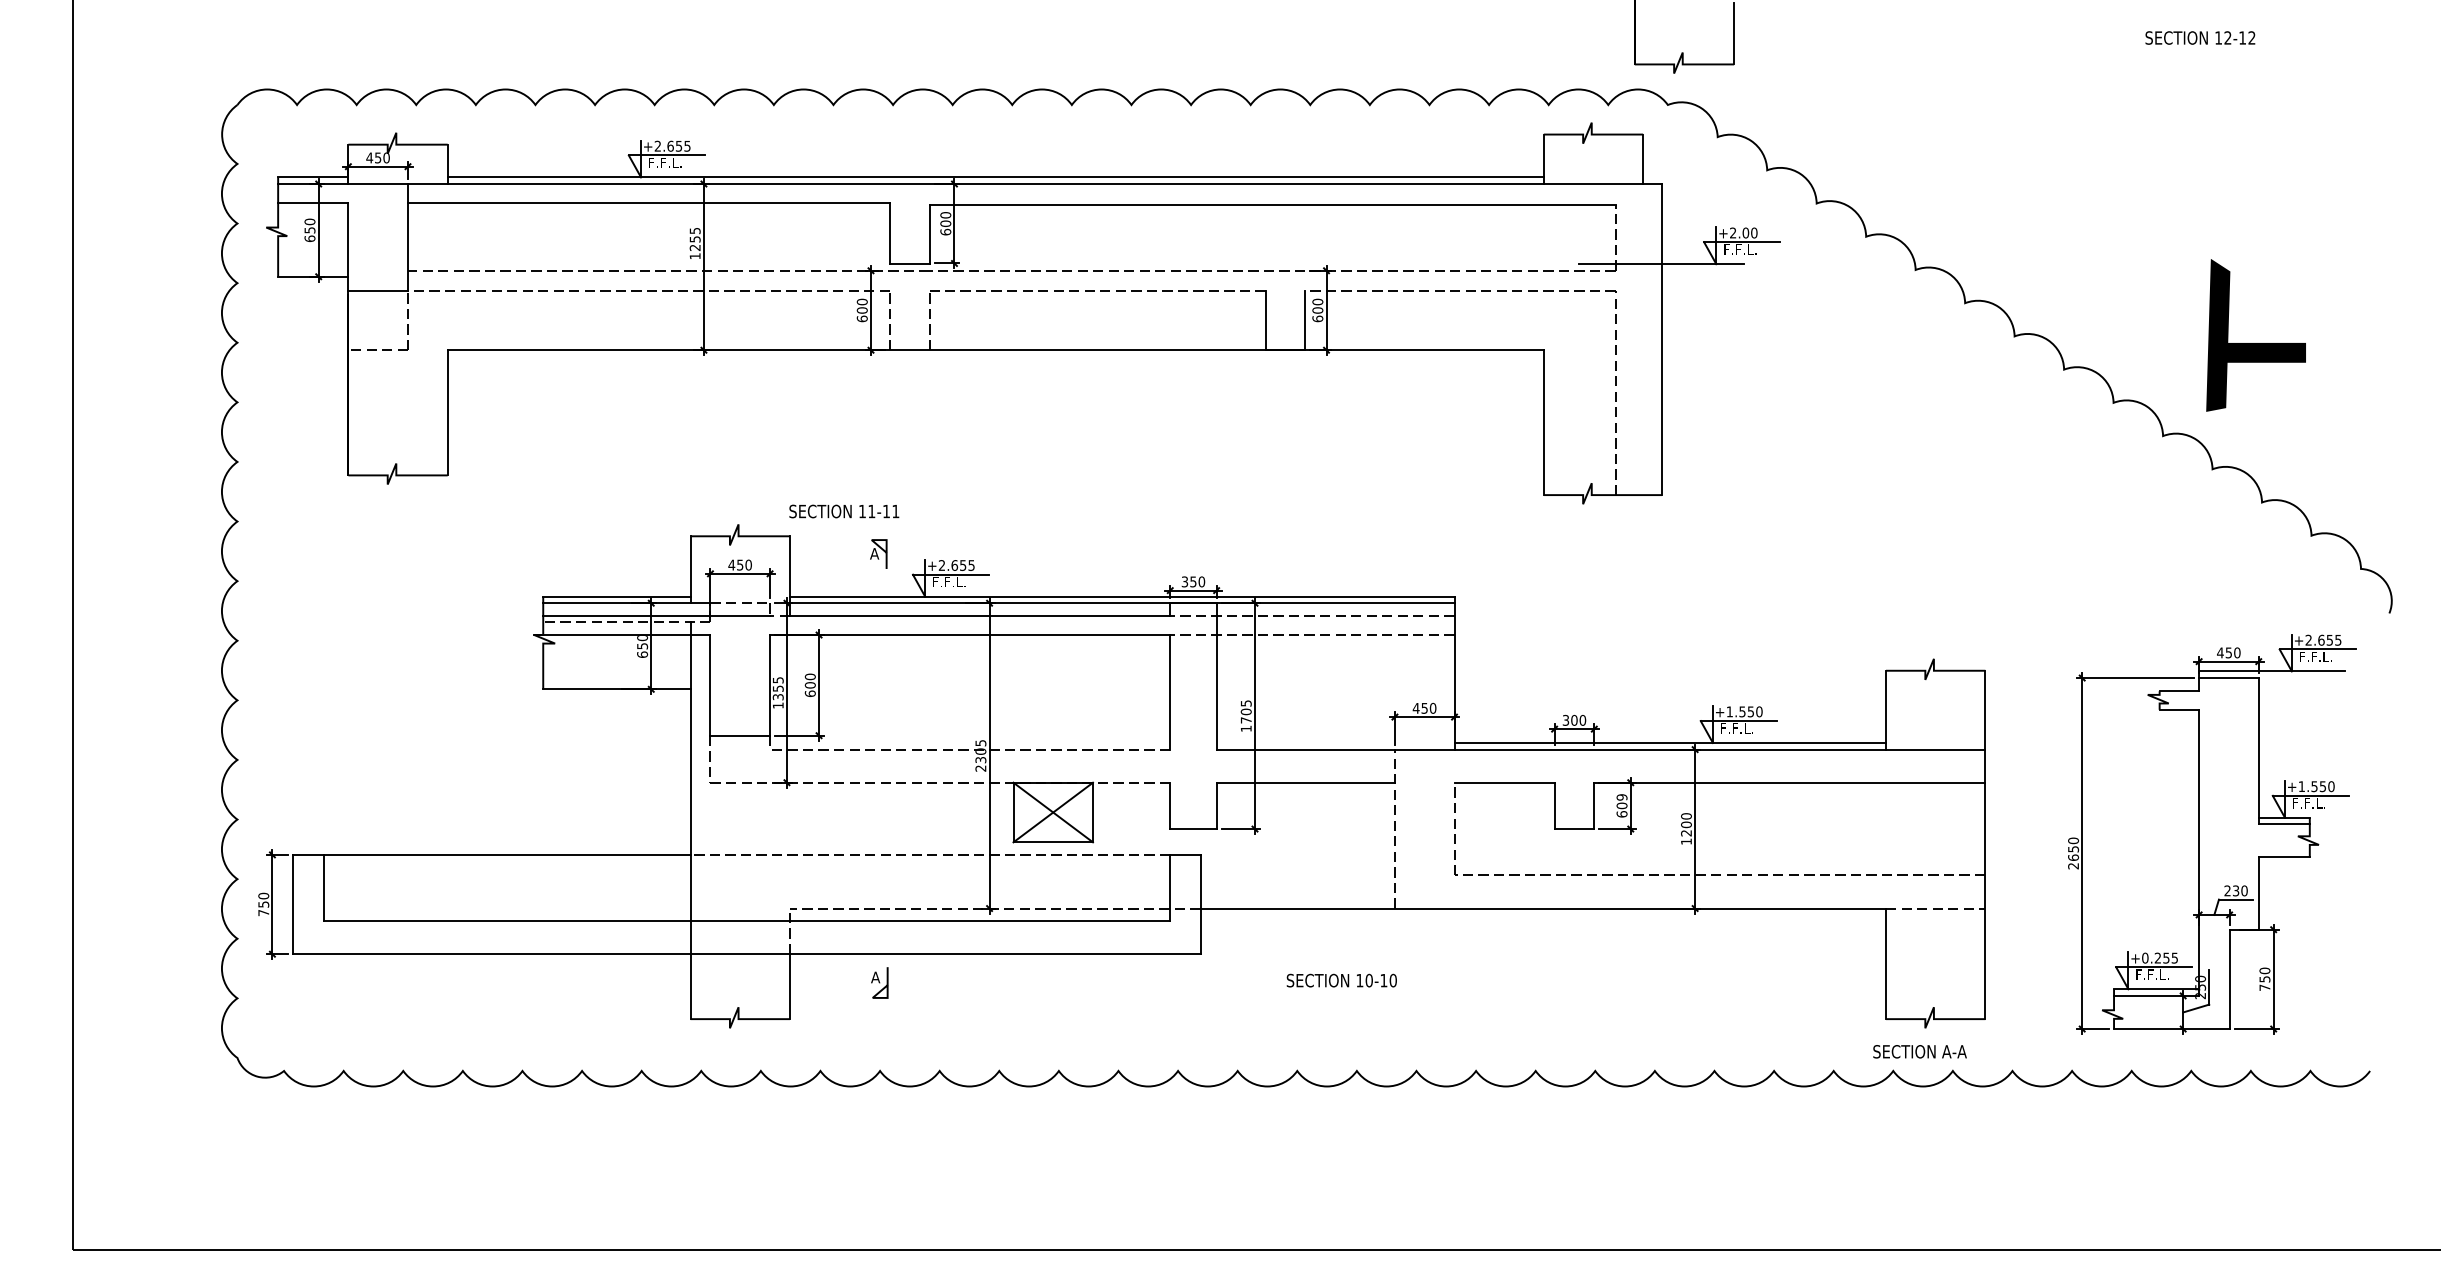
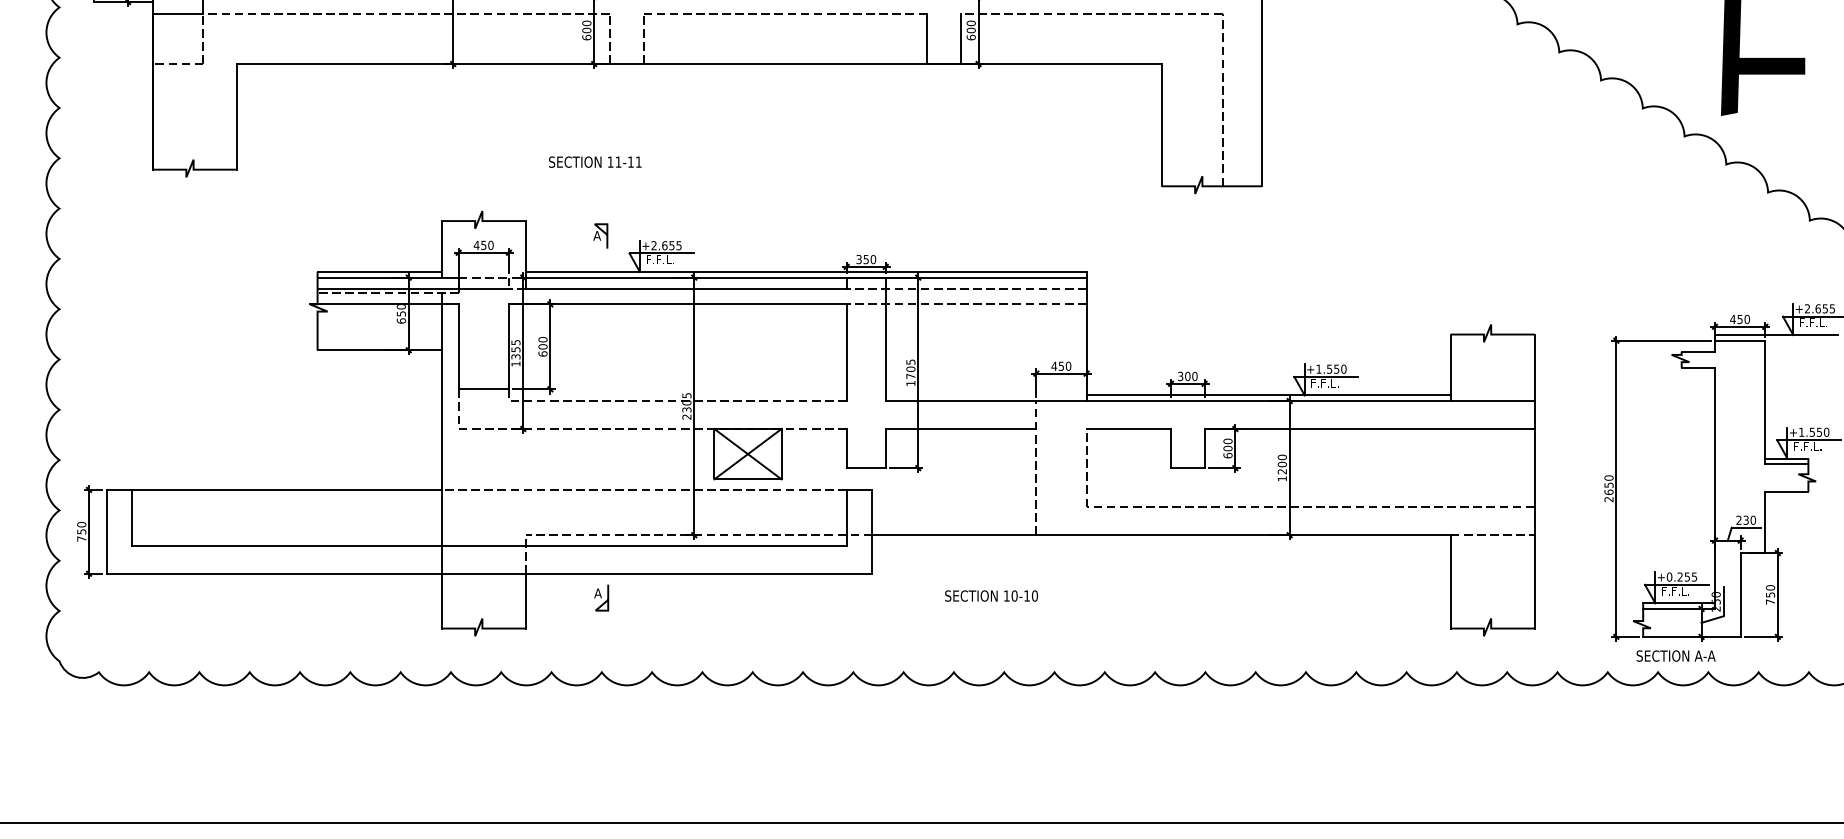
text: (844, 511) -> (595, 162), moved
text: (1621, 797) -> (1227, 441), 609 -> 600
text: (1919, 1051) -> (1675, 655), moved

